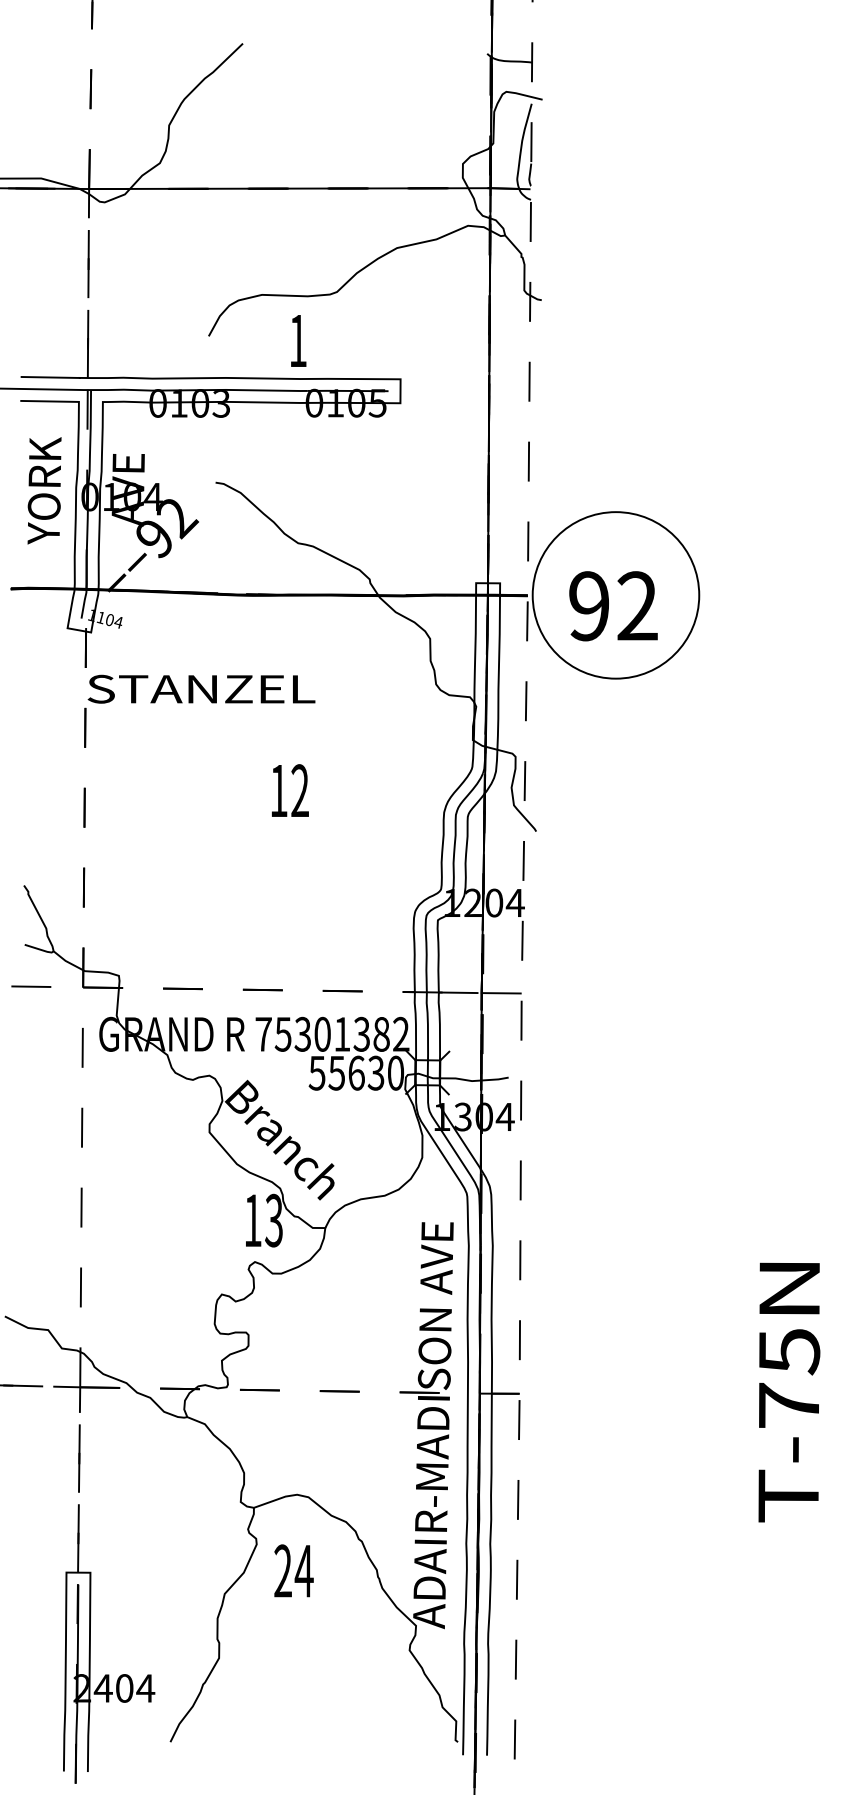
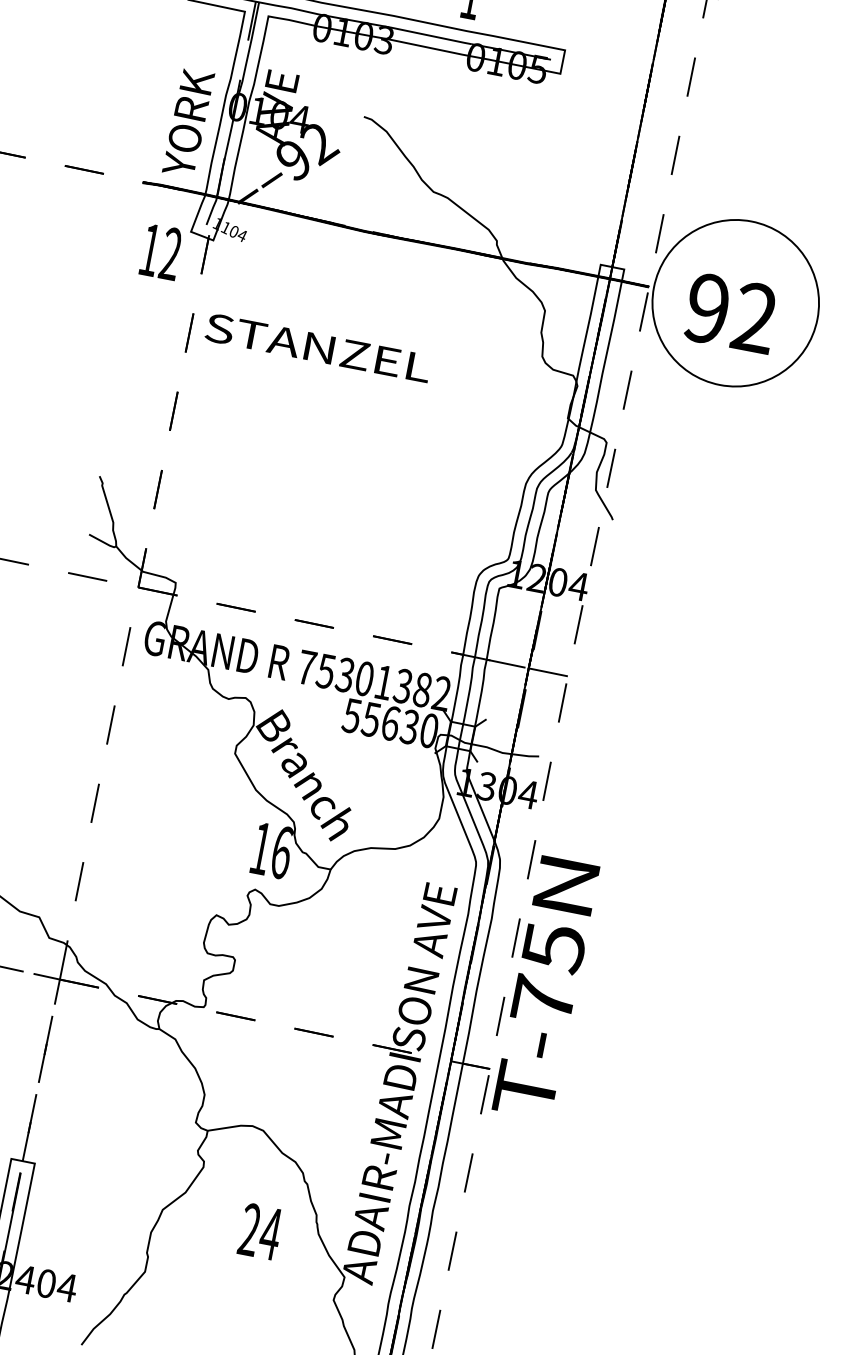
text: (44, 490) -> (188, 122), moved
text: (201, 688) -> (318, 347), moved
text: (290, 790) -> (161, 251), moved
text: (274, 1220) -> (282, 852), 13 -> 16
text: (789, 1392) -> (546, 987), moved
text: (293, 1570) -> (260, 1231), moved

